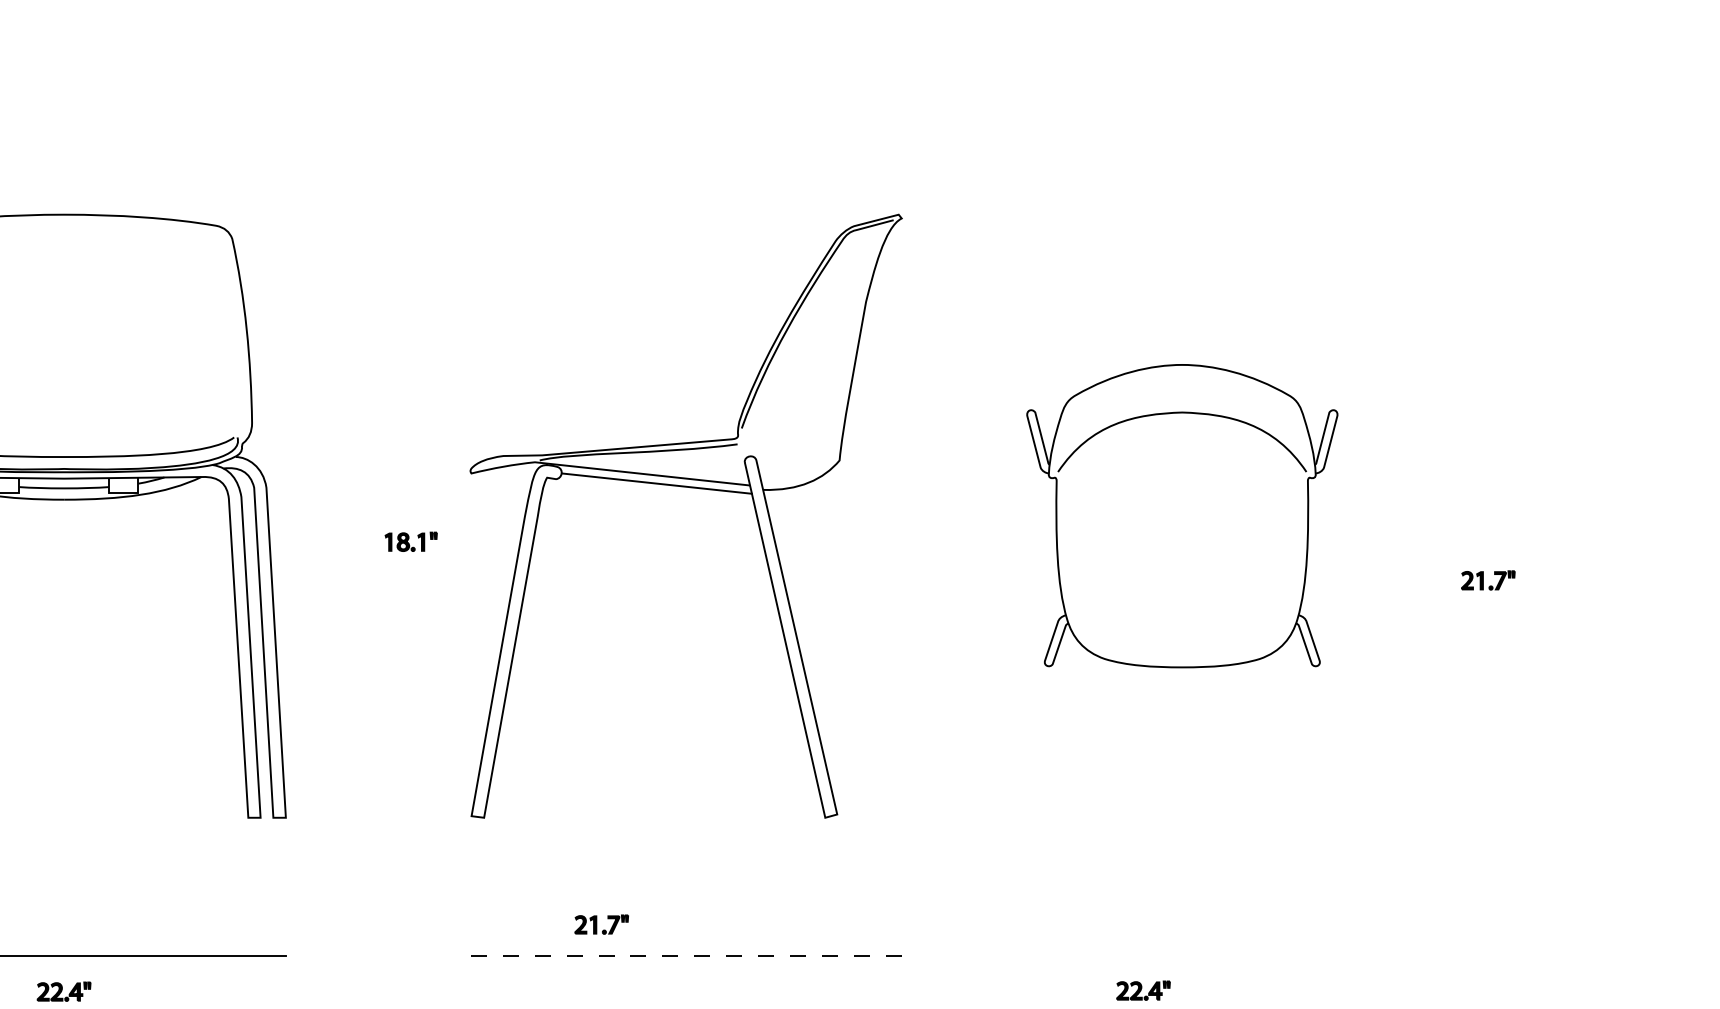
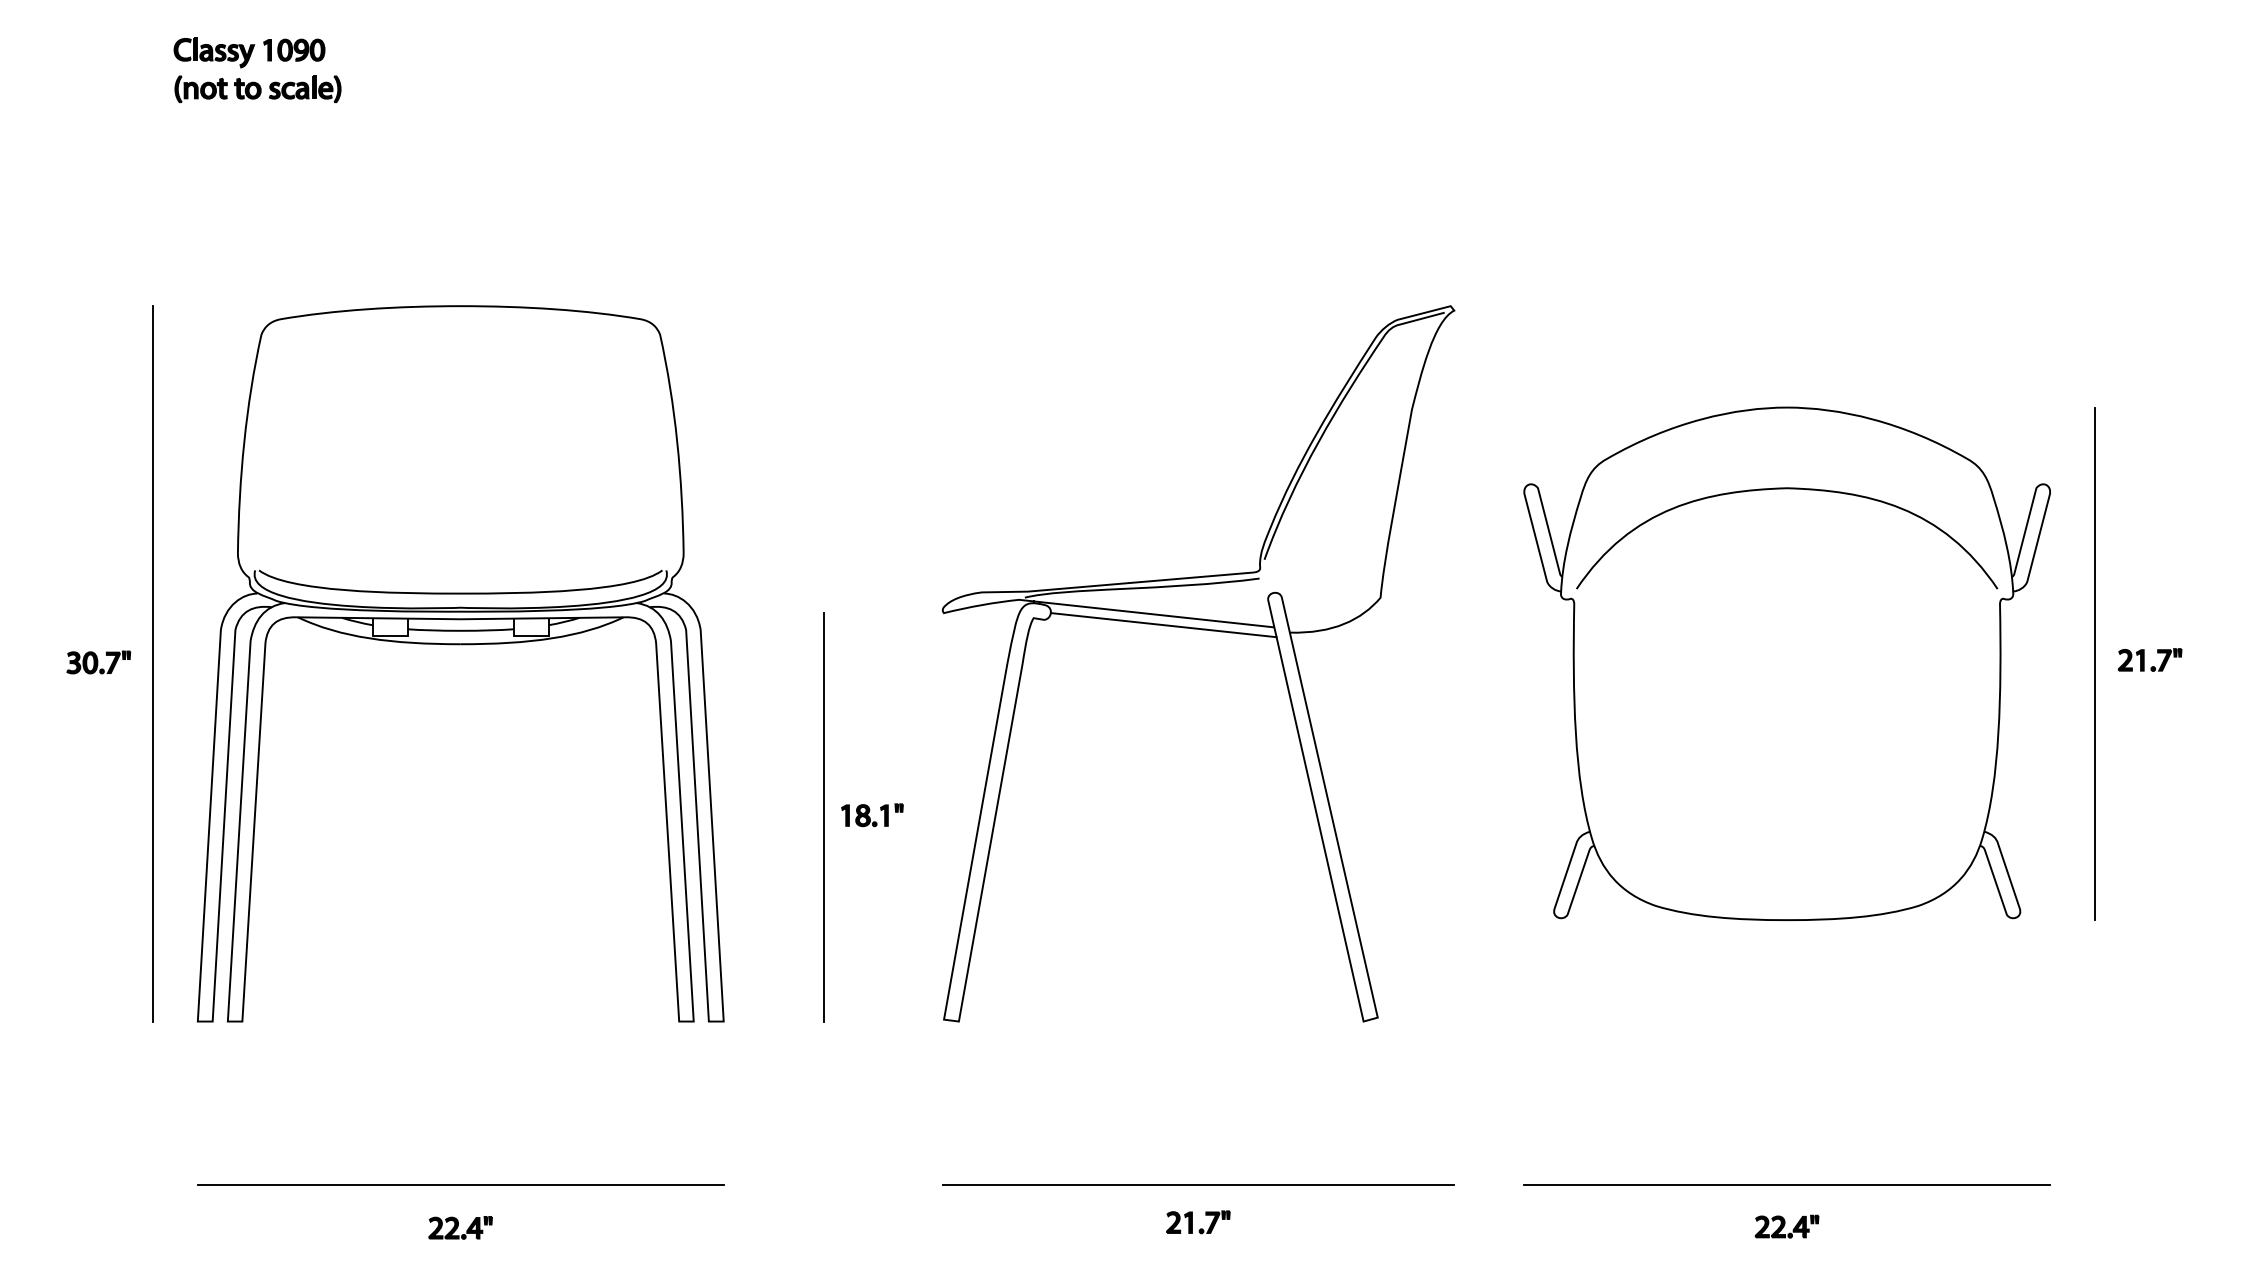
part: (1181, 515) -> (1786, 663), size x1.43
line: (1441, 515) -> (2094, 663), added
part: (411, 542) -> (872, 815), moved
part: (1487, 580) -> (2149, 659), moved
line: (369, 645) -> (823, 817), added
part: (601, 924) -> (1198, 1222), moved
line: (686, 955) -> (1198, 1185), dashed -> solid
line: (1182, 955) -> (1787, 1185), added
part: (1143, 990) -> (1786, 1226), moved

